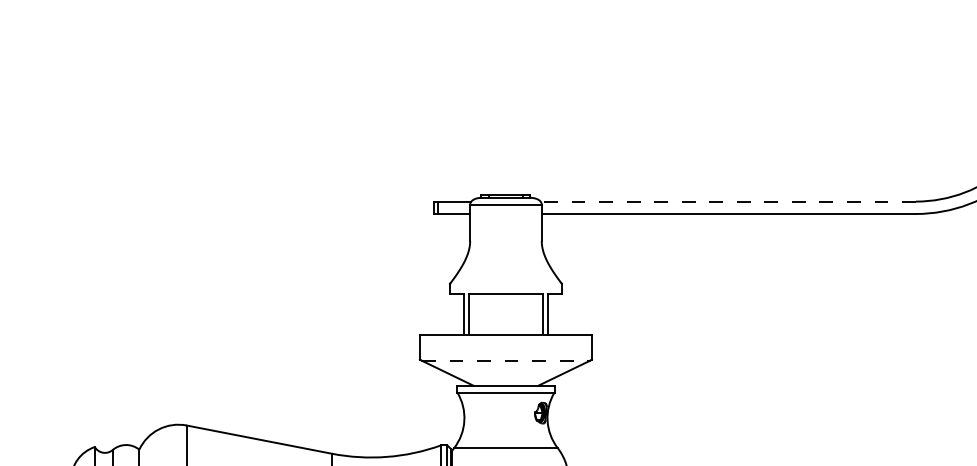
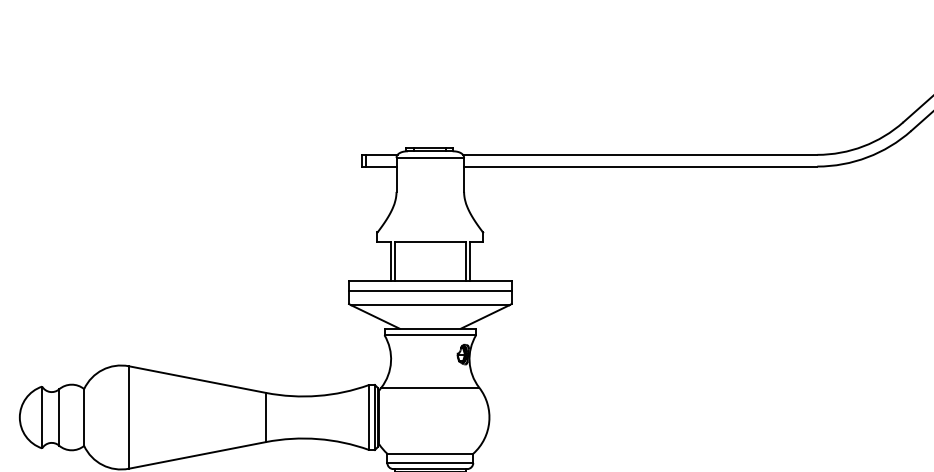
line: (727, 201) -> (639, 154), dashed -> solid
line: (506, 345) -> (430, 290), added
line: (506, 361) -> (430, 305), dashed -> solid

